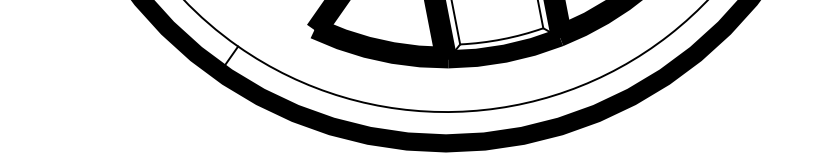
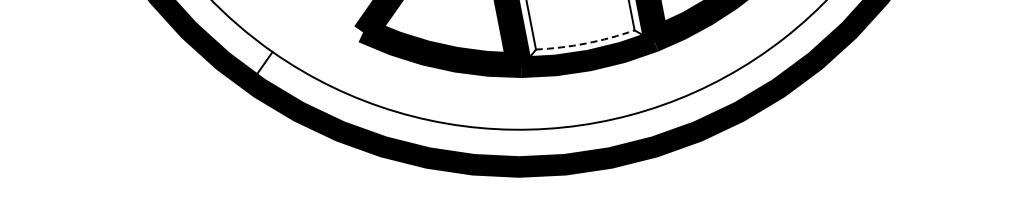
arc: (502, 39) -> (586, 43), solid -> dashed

